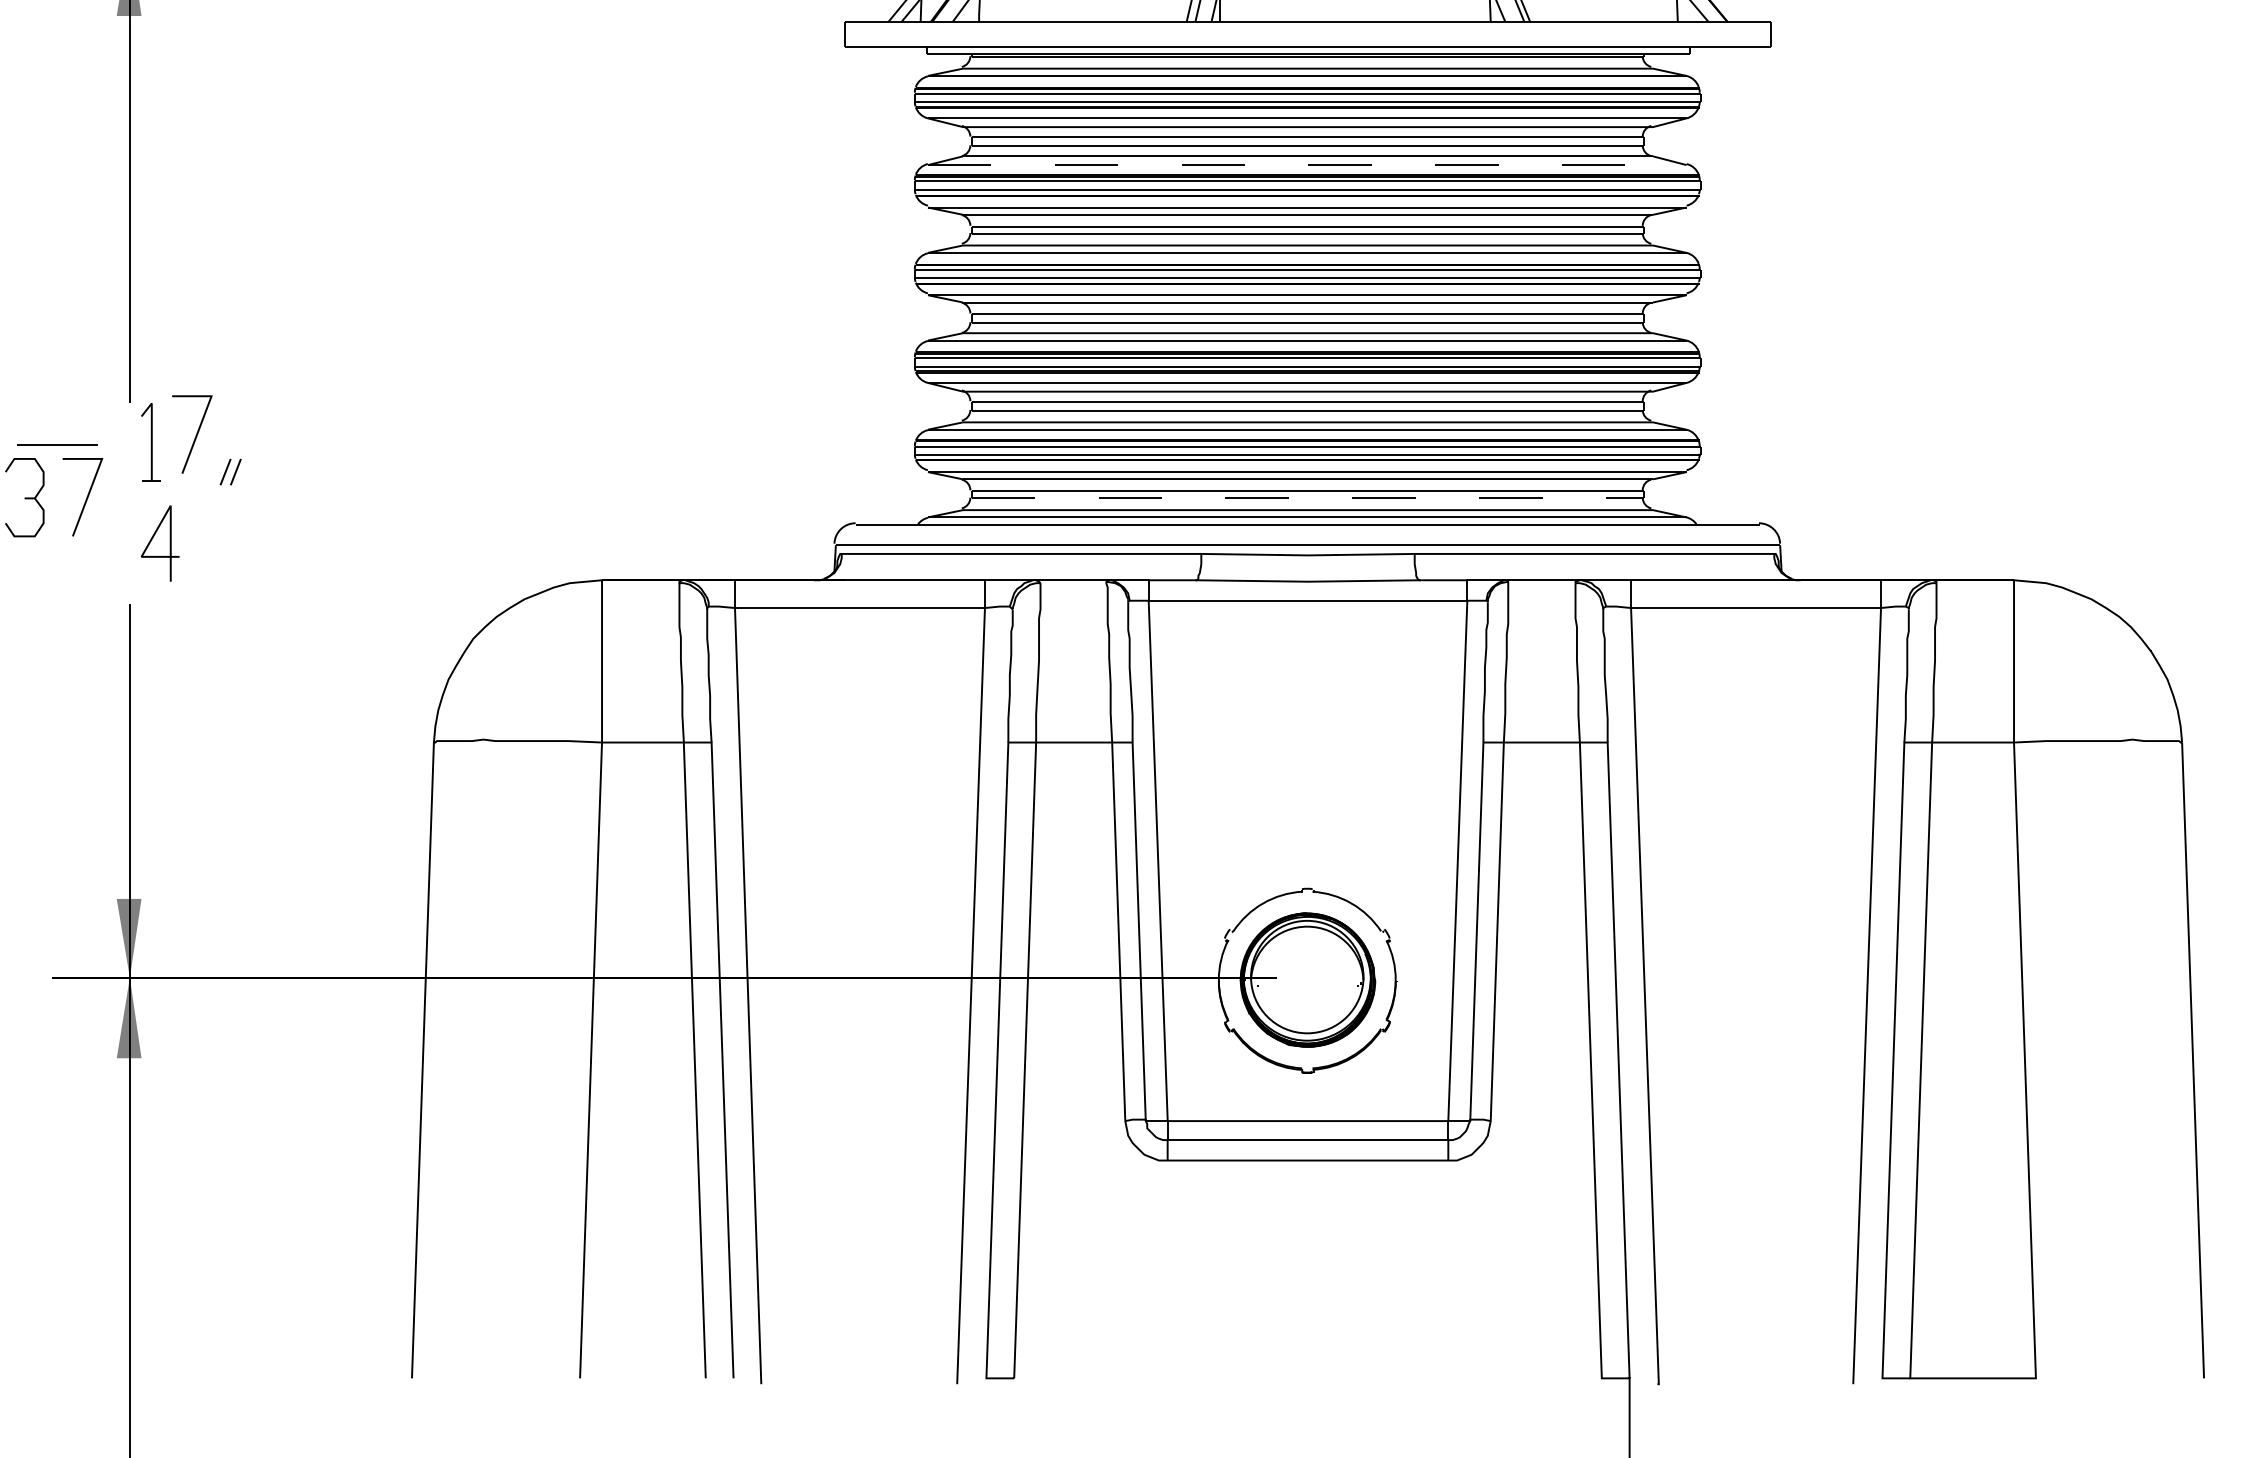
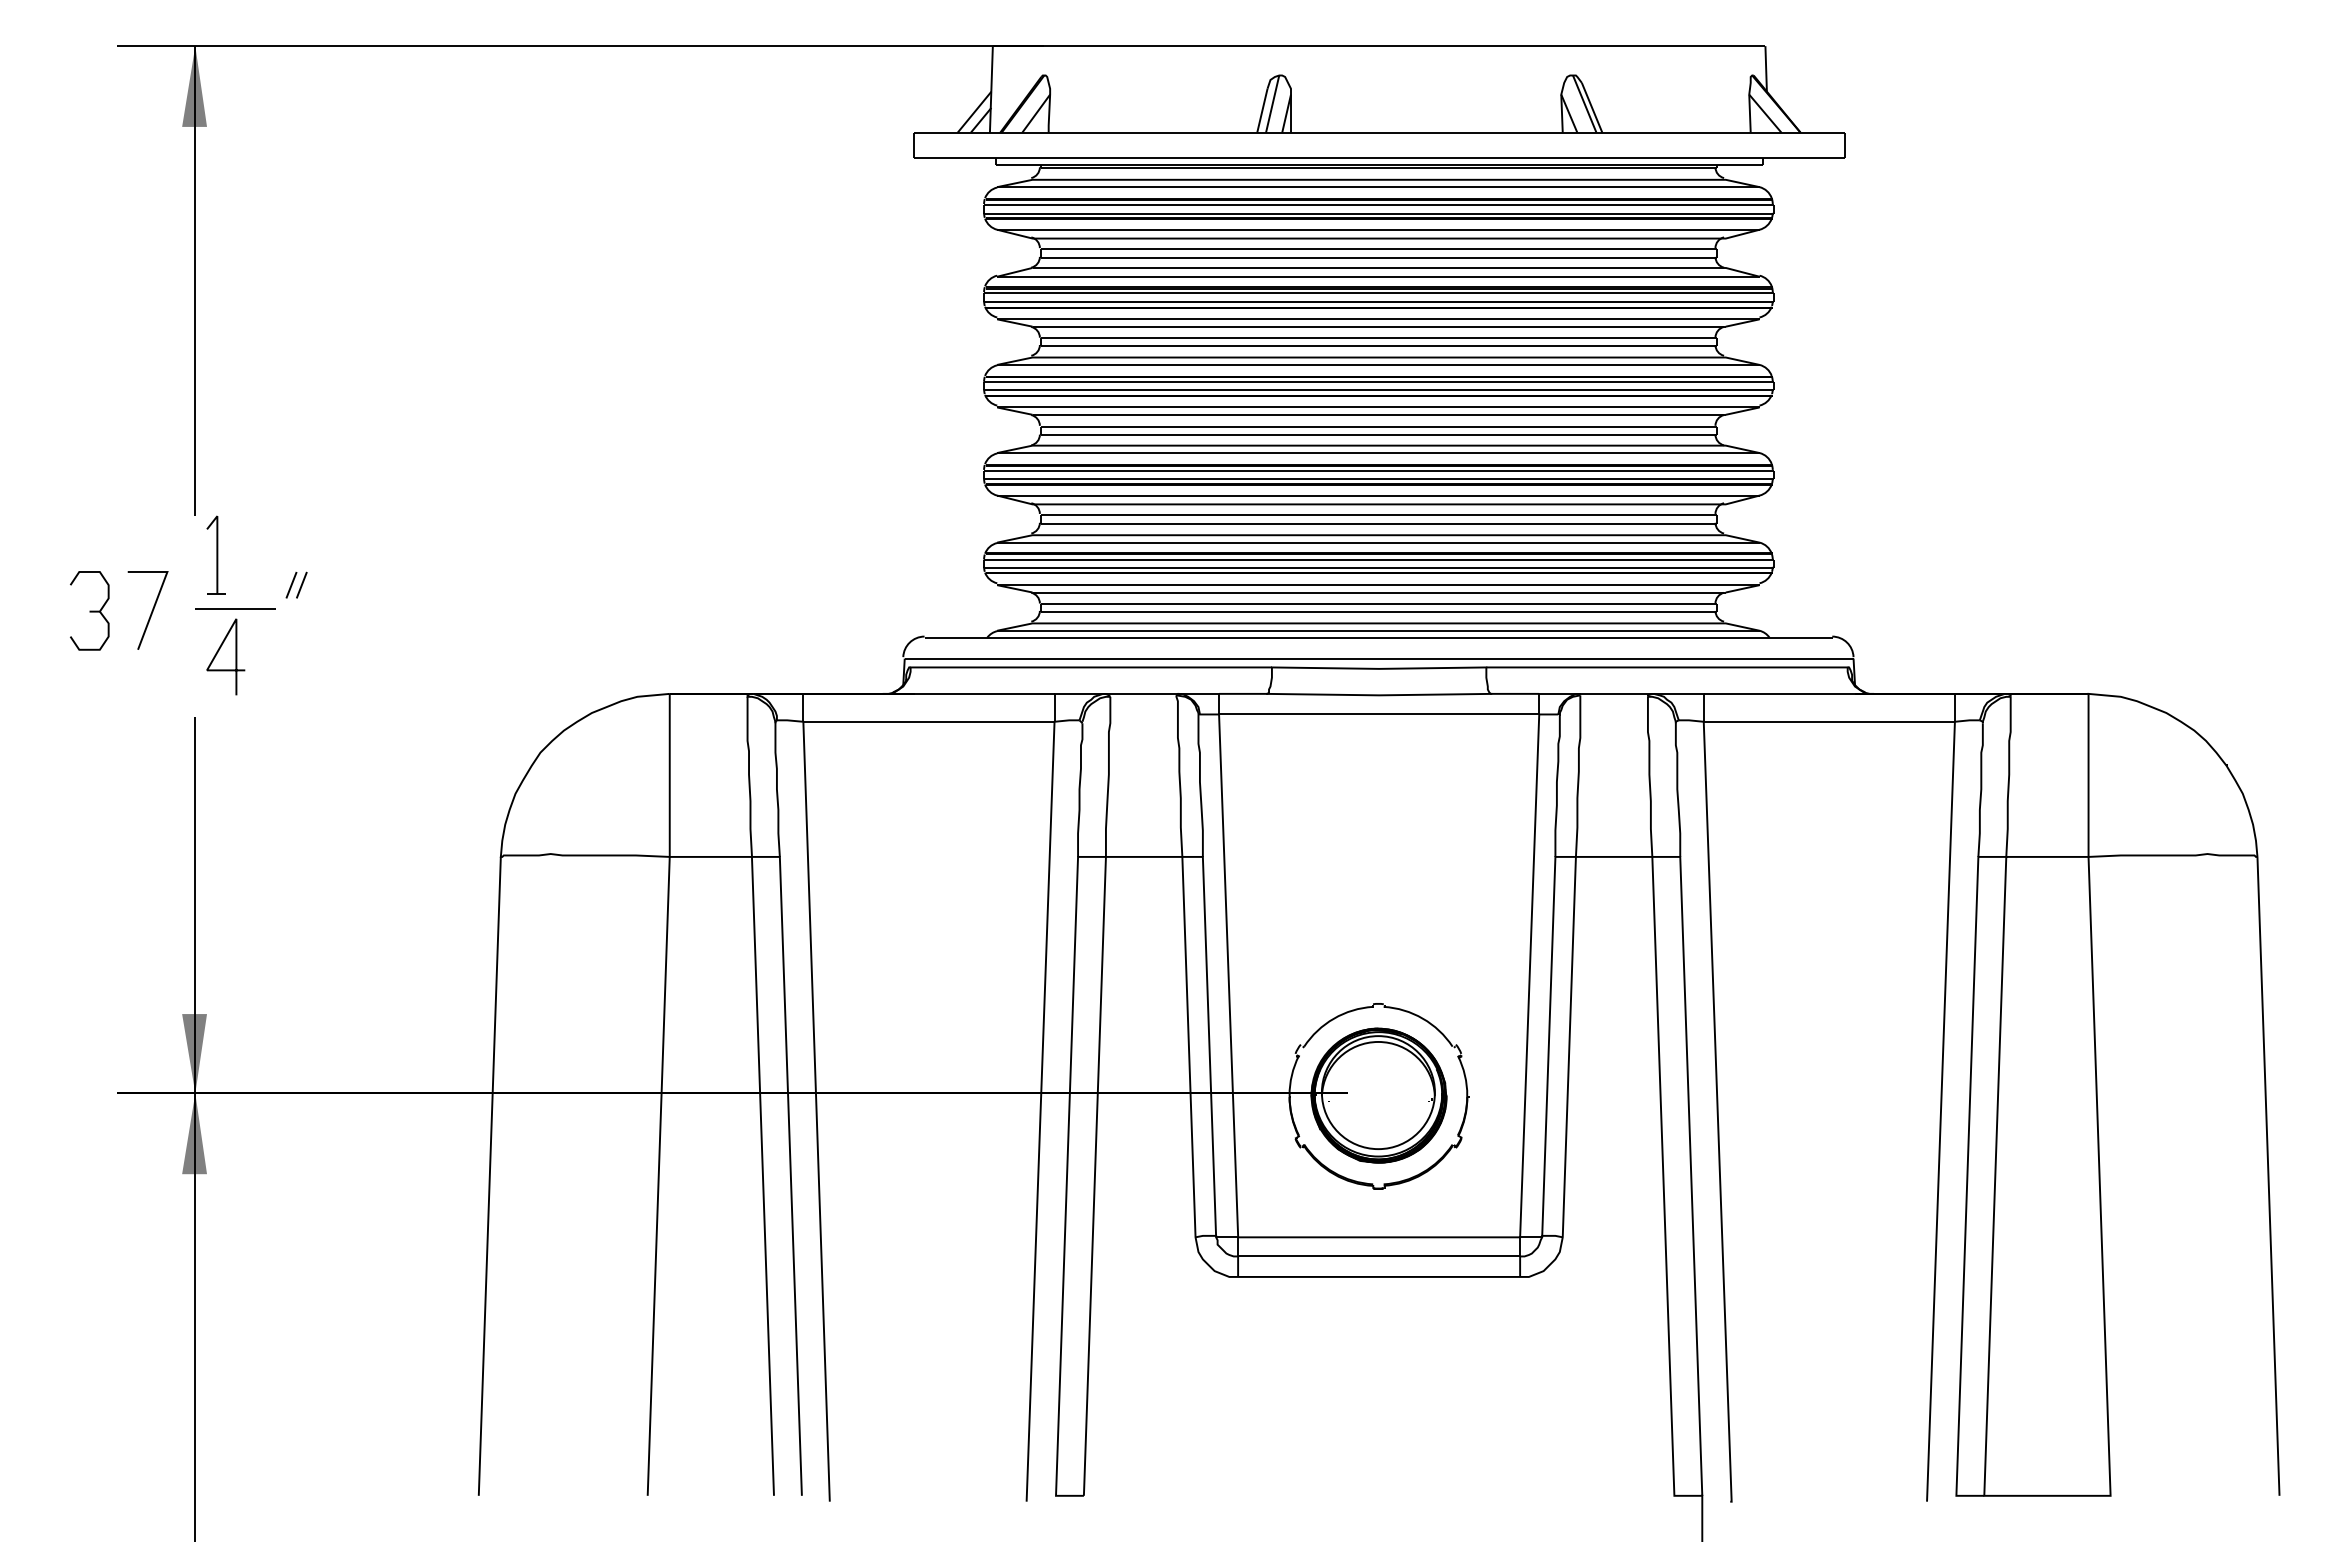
line: (1307, 164) -> (1378, 276), dashed -> solid
line: (195, 434) -> (261, 547), removed
line: (57, 444) -> (235, 608), moved
line: (1308, 498) -> (1379, 611), dashed -> solid

